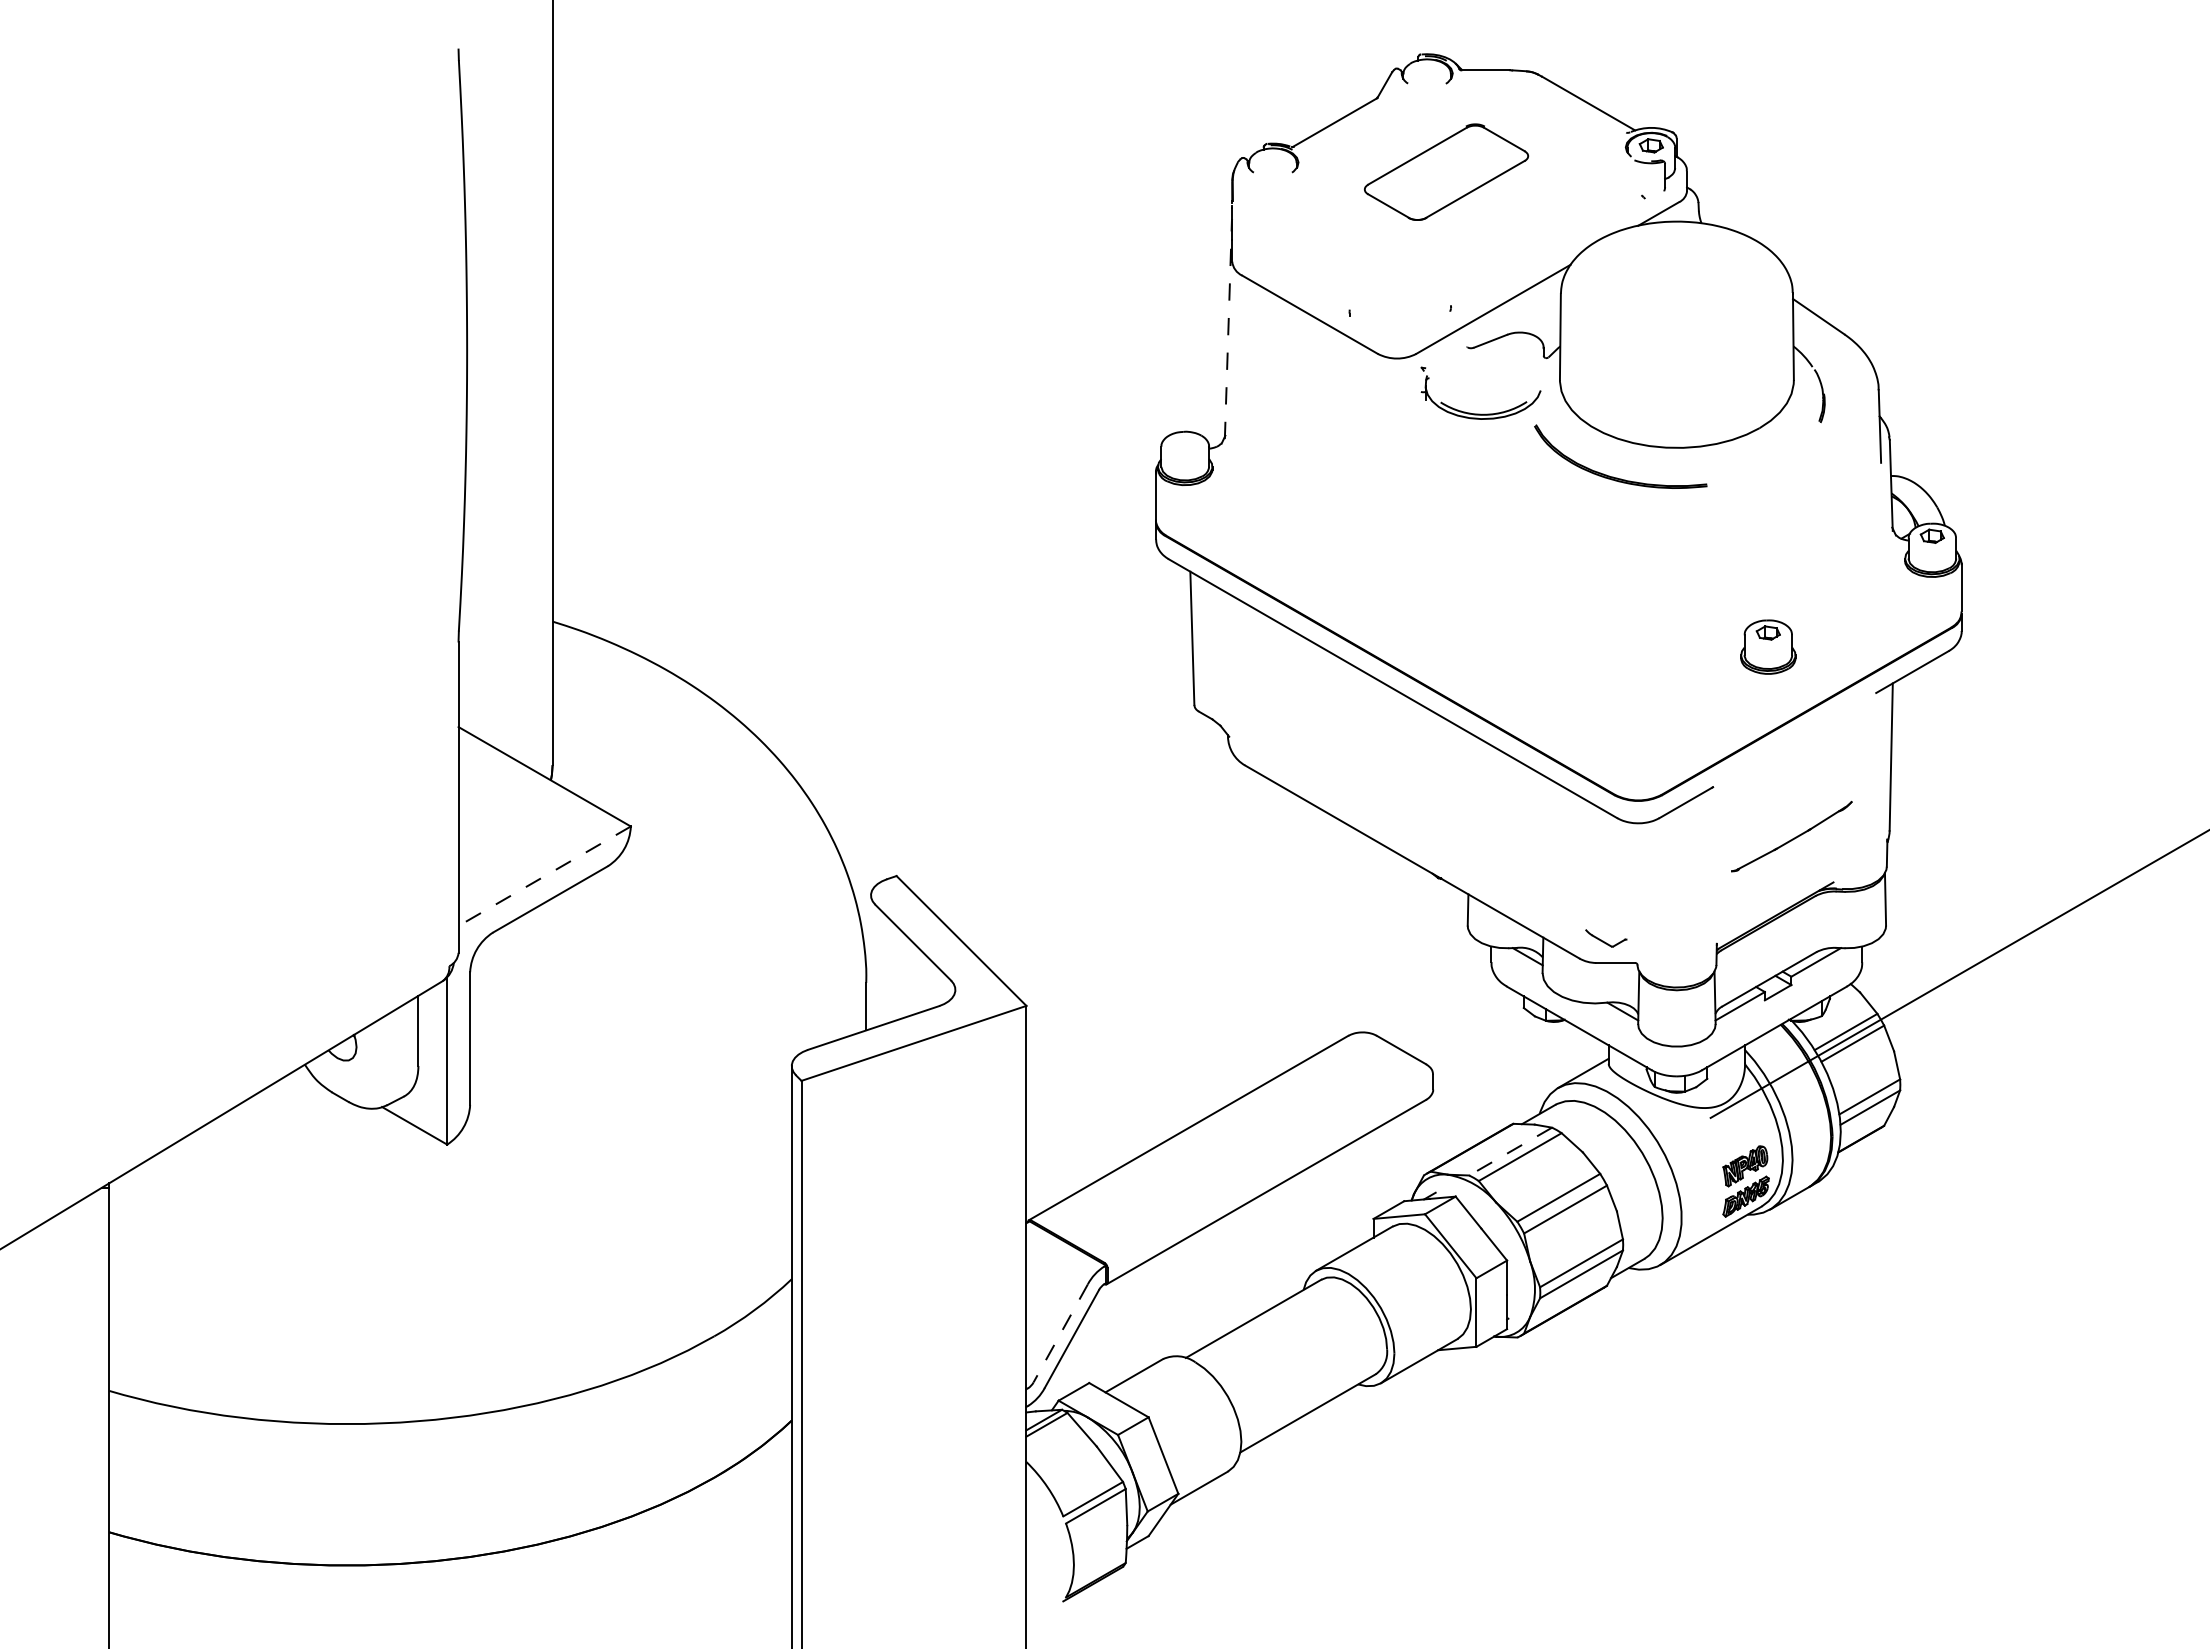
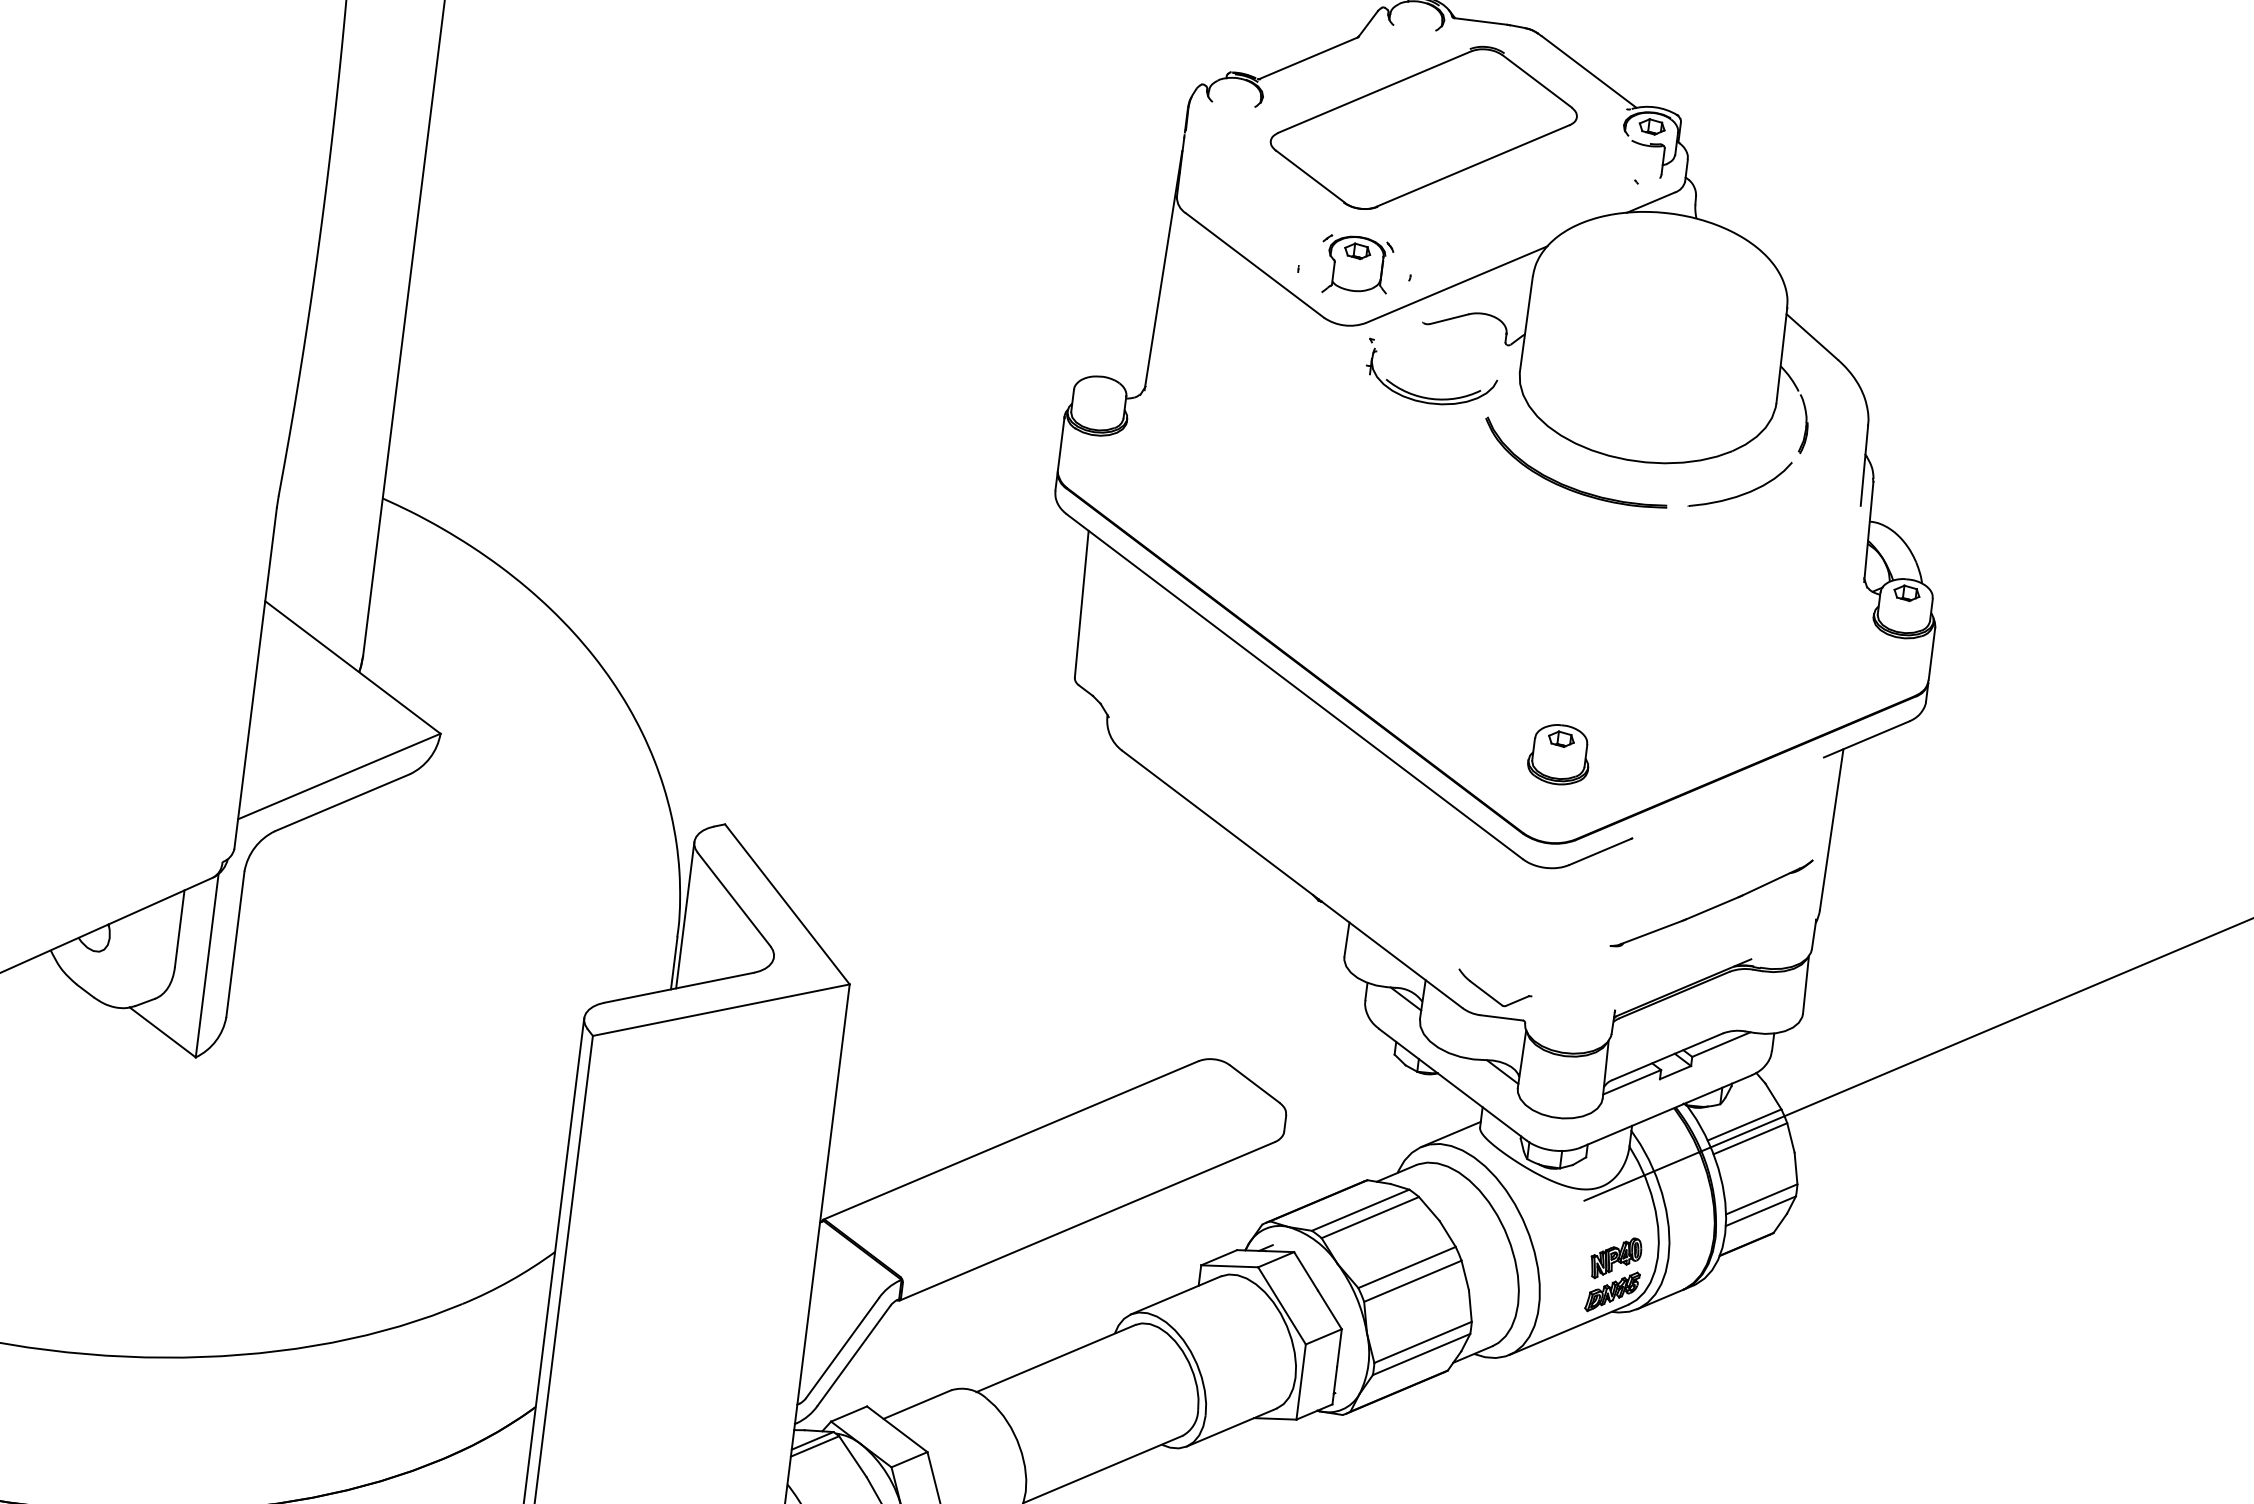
part: (1446, 171) -> (1424, 127), size x1.67
part: (1400, 303) -> (1355, 265), added
line: (1228, 329) -> (1163, 270), dashed -> solid
part: (1774, 464) -> (1743, 493), added
part: (1768, 646) -> (1559, 754), moved
part: (1791, 836) -> (1711, 903), size x1.43
line: (544, 876) -> (339, 776), dashed -> solid
part: (1605, 938) -> (1493, 989), size x1.67
line: (870, 961) -> (684, 914), added
line: (1510, 1151) -> (1360, 1210), dashed -> solid
line: (1060, 1333) -> (842, 1348), dashed -> solid

